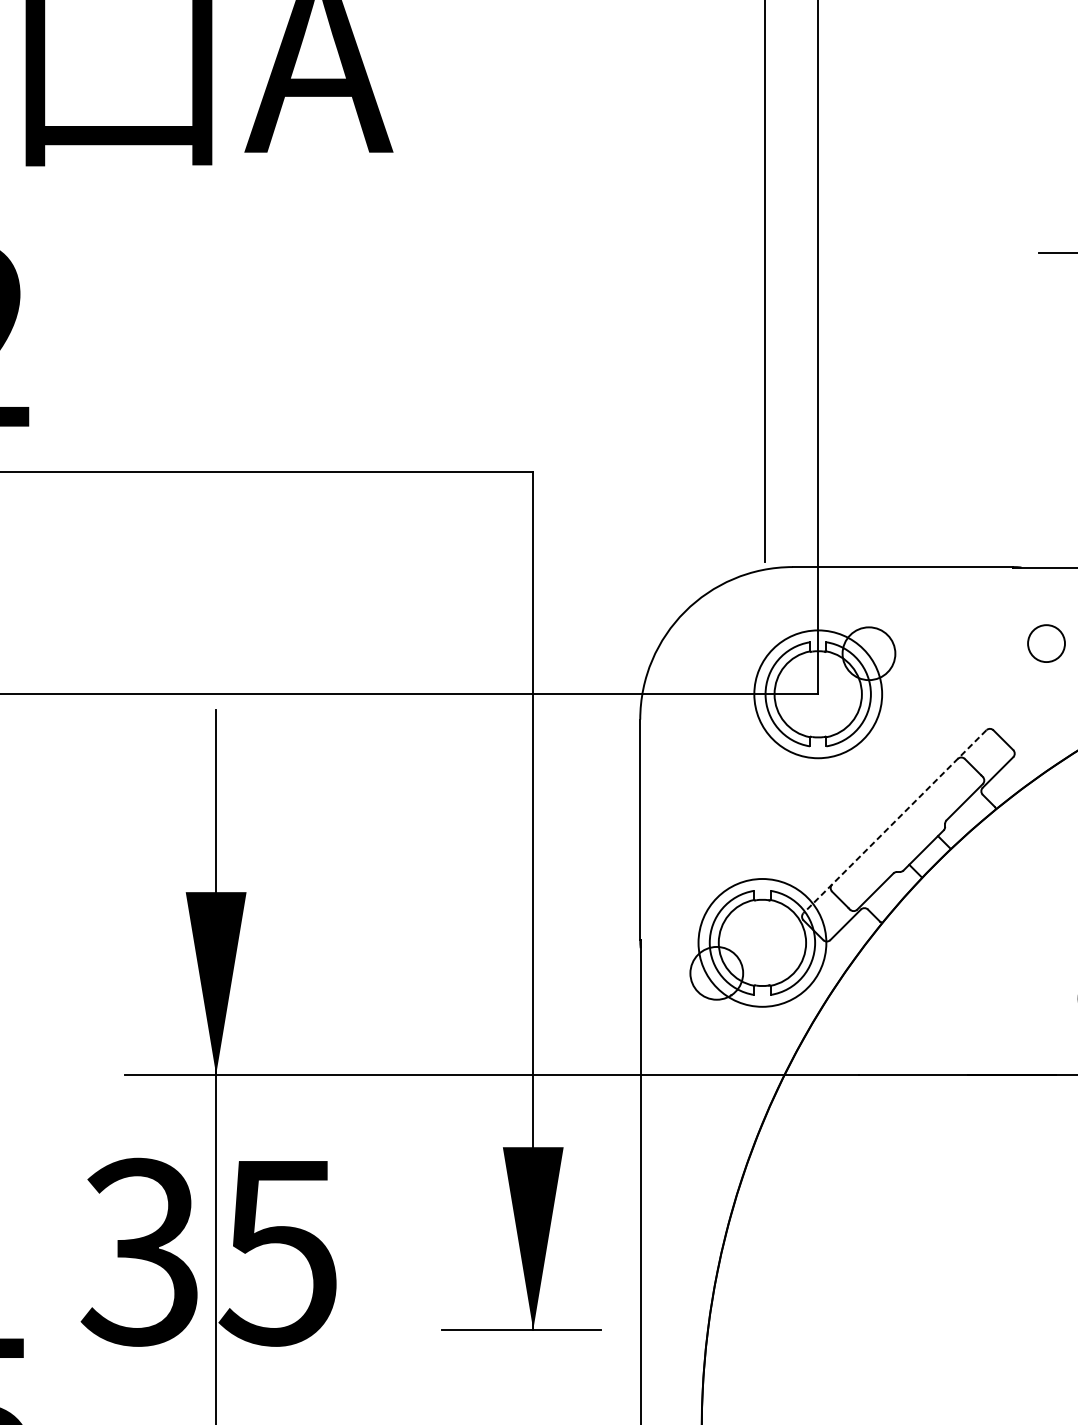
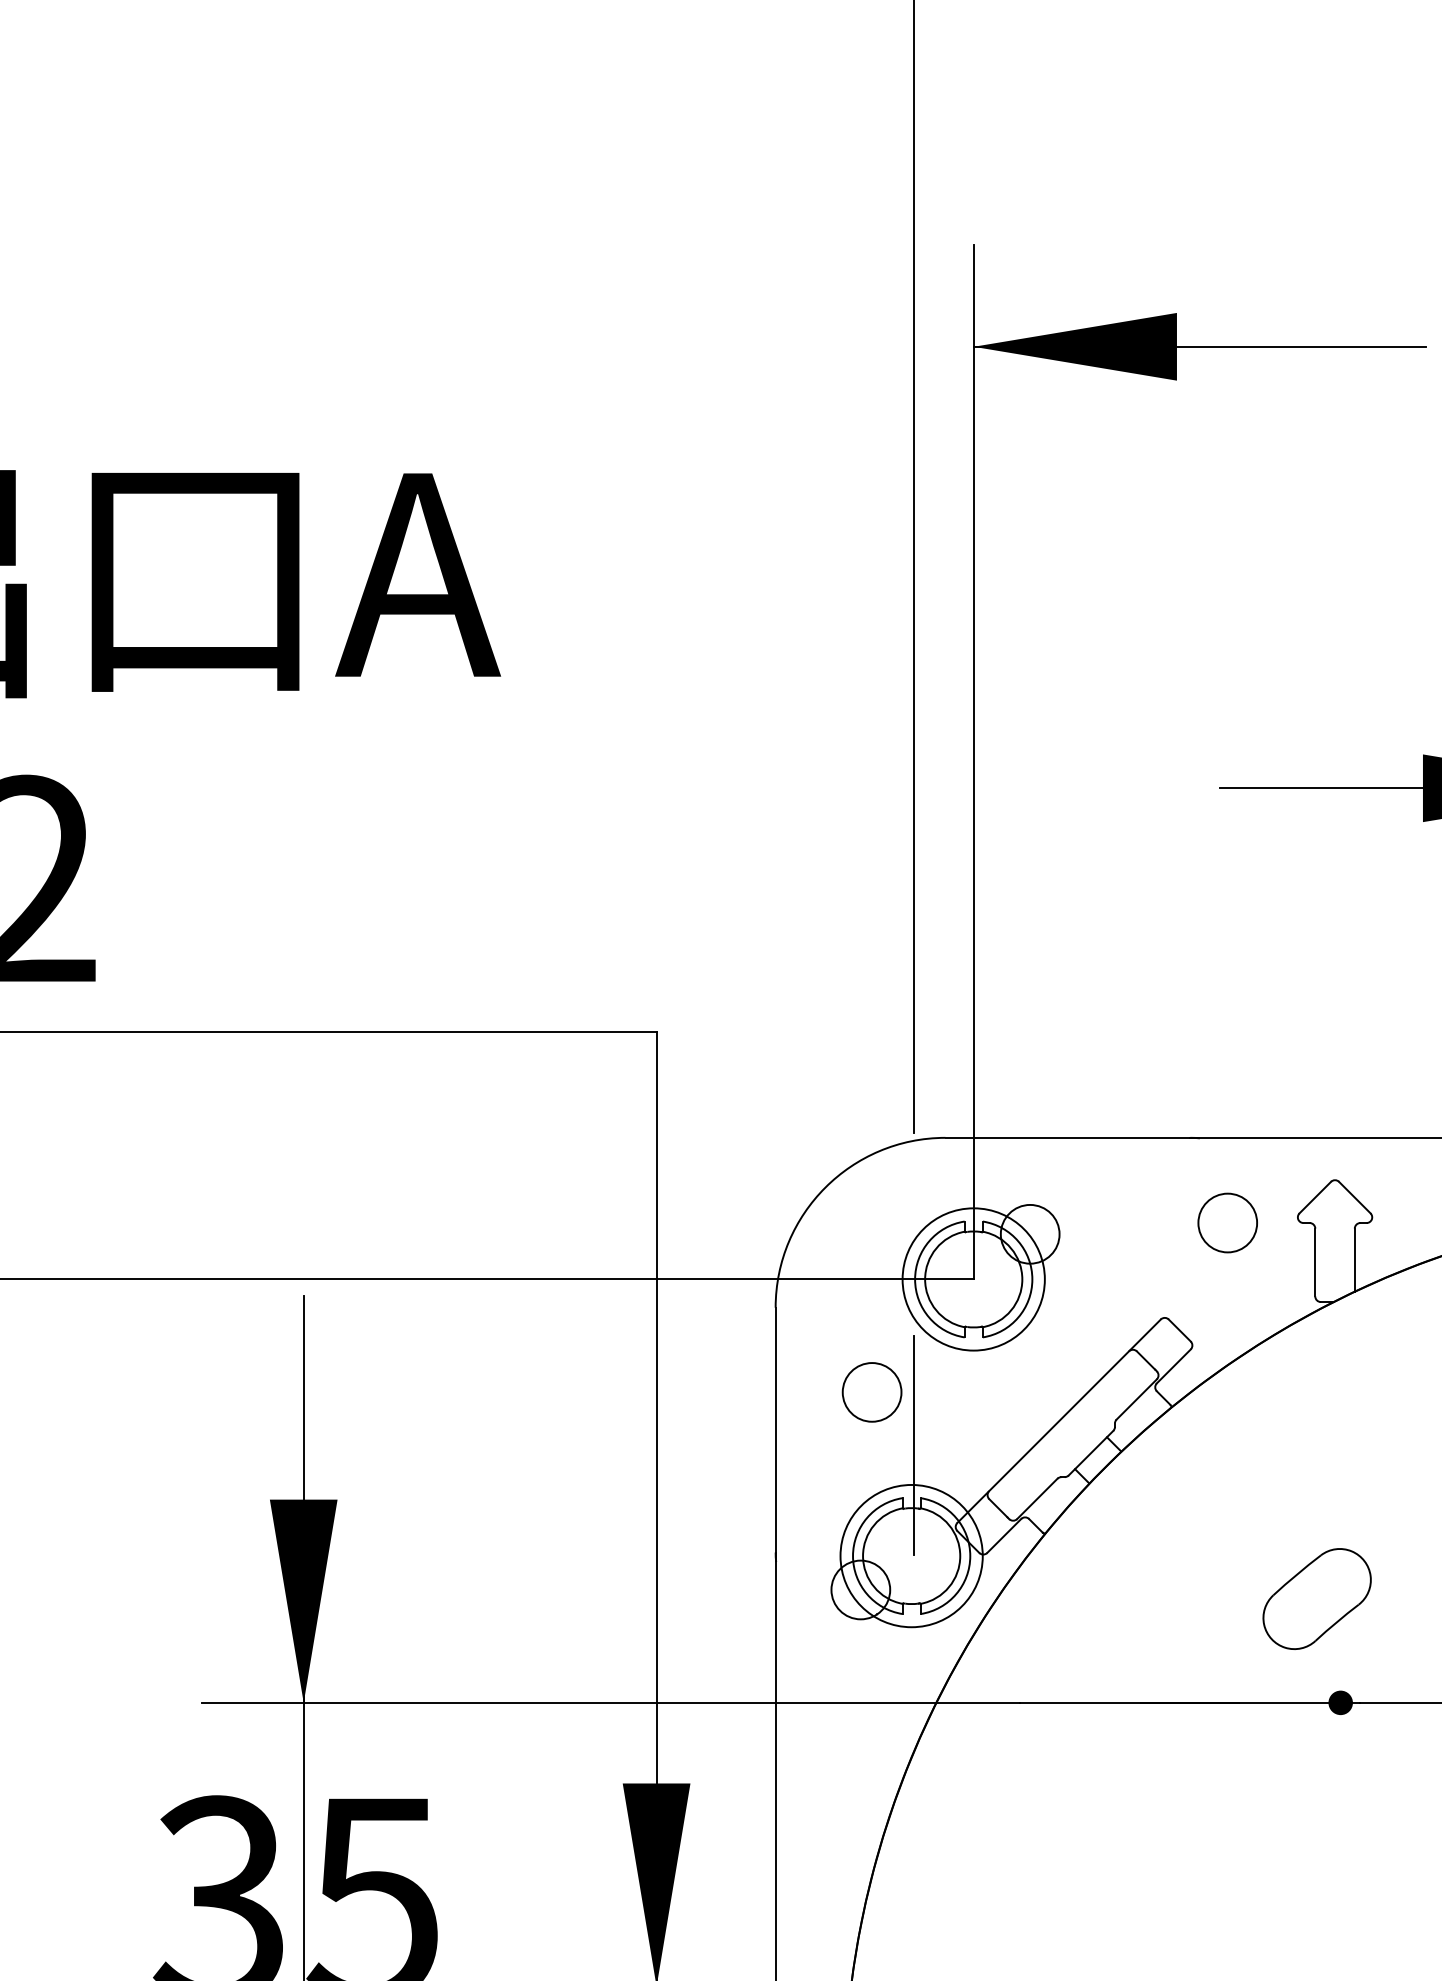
circle: (1046, 643) -> (1227, 1222), size x1.43
circle: (726, 795) -> (871, 1392), added
line: (895, 821) -> (1059, 1421), dashed -> solid
line: (764, 843) -> (913, 1445), added

